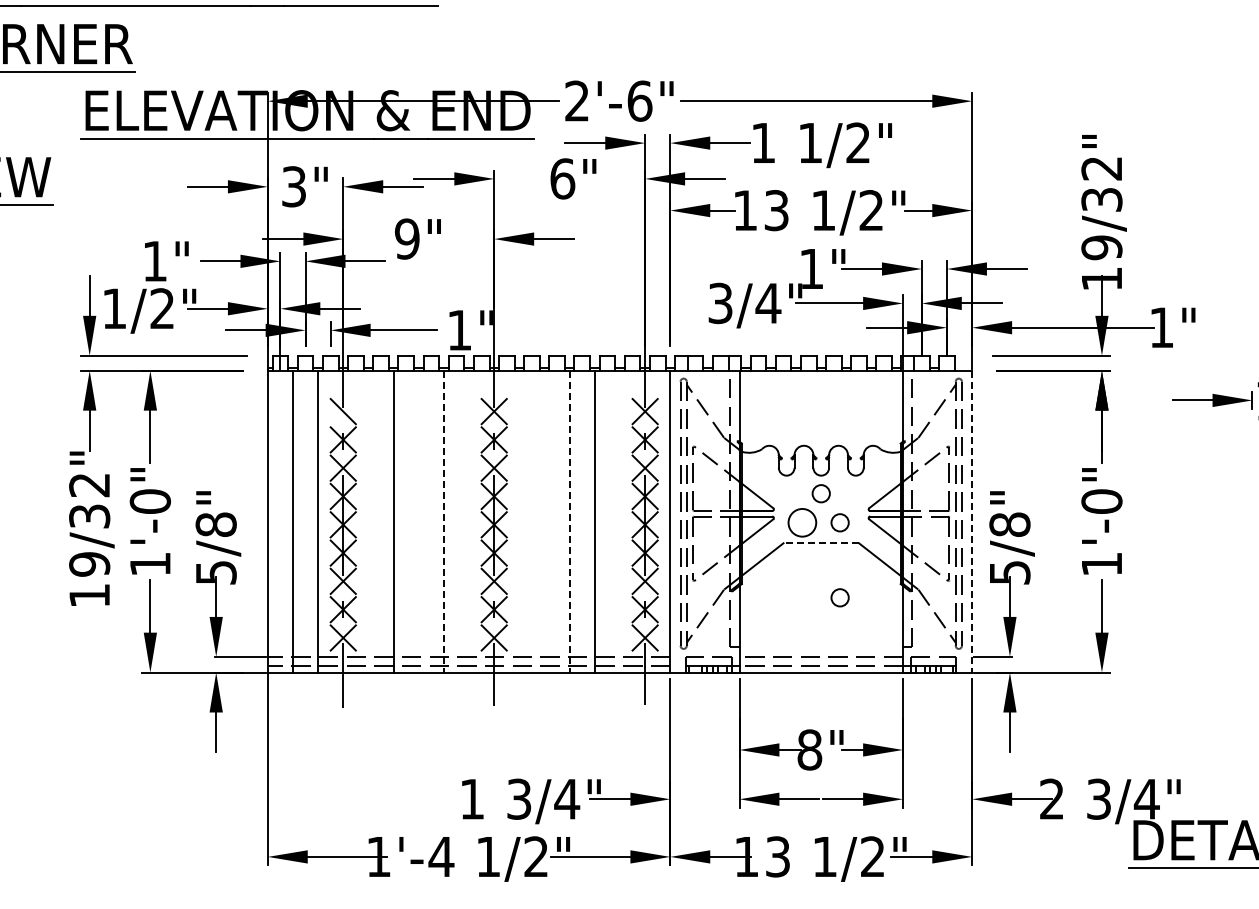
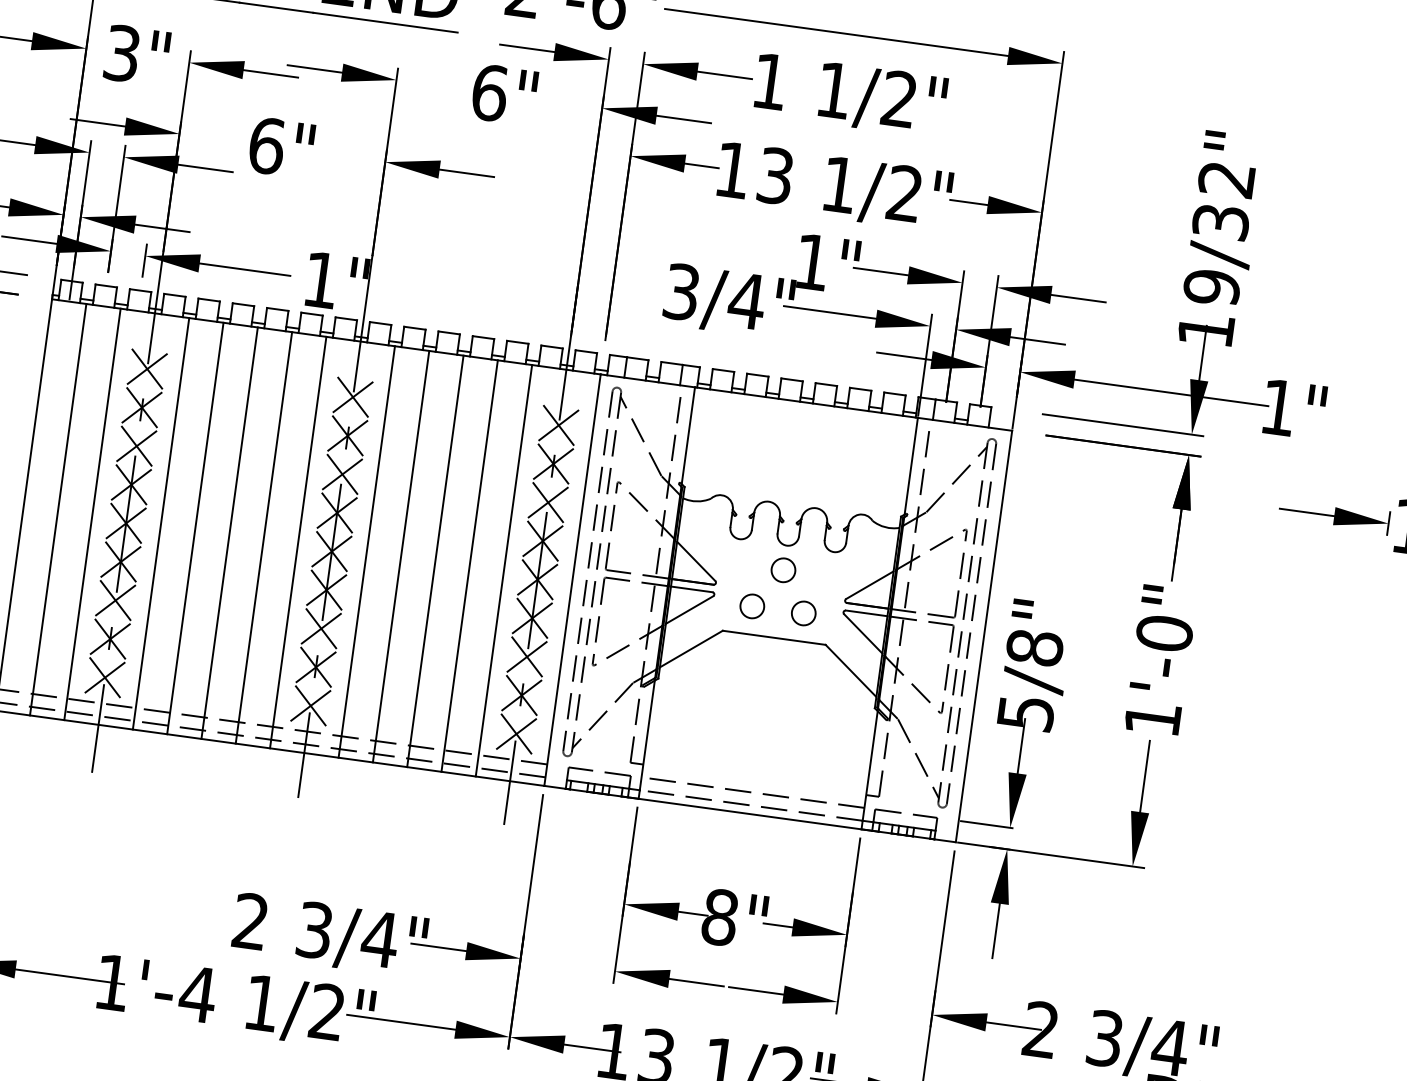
text: (407, 238) -> (267, 145), 9" -> 6"
line: (342, 411) -> (146, 368), added
line: (368, 521) -> (161, 523), added
line: (418, 521) -> (229, 532), added
line: (443, 521) -> (263, 537), dashed -> solid
line: (469, 521) -> (298, 542), added
line: (519, 521) -> (366, 551), added
line: (544, 521) -> (401, 556), added
line: (569, 521) -> (435, 561), dashed -> solid
line: (620, 521) -> (504, 570), added
line: (972, 521) -> (984, 636), dashed -> solid
circle: (802, 522) -> (752, 606), size x0.62
line: (821, 543) -> (774, 638), dashed -> solid
circle: (839, 597) -> (788, 715), removed
text: (471, 798) -> (249, 920), 1 -> 2

